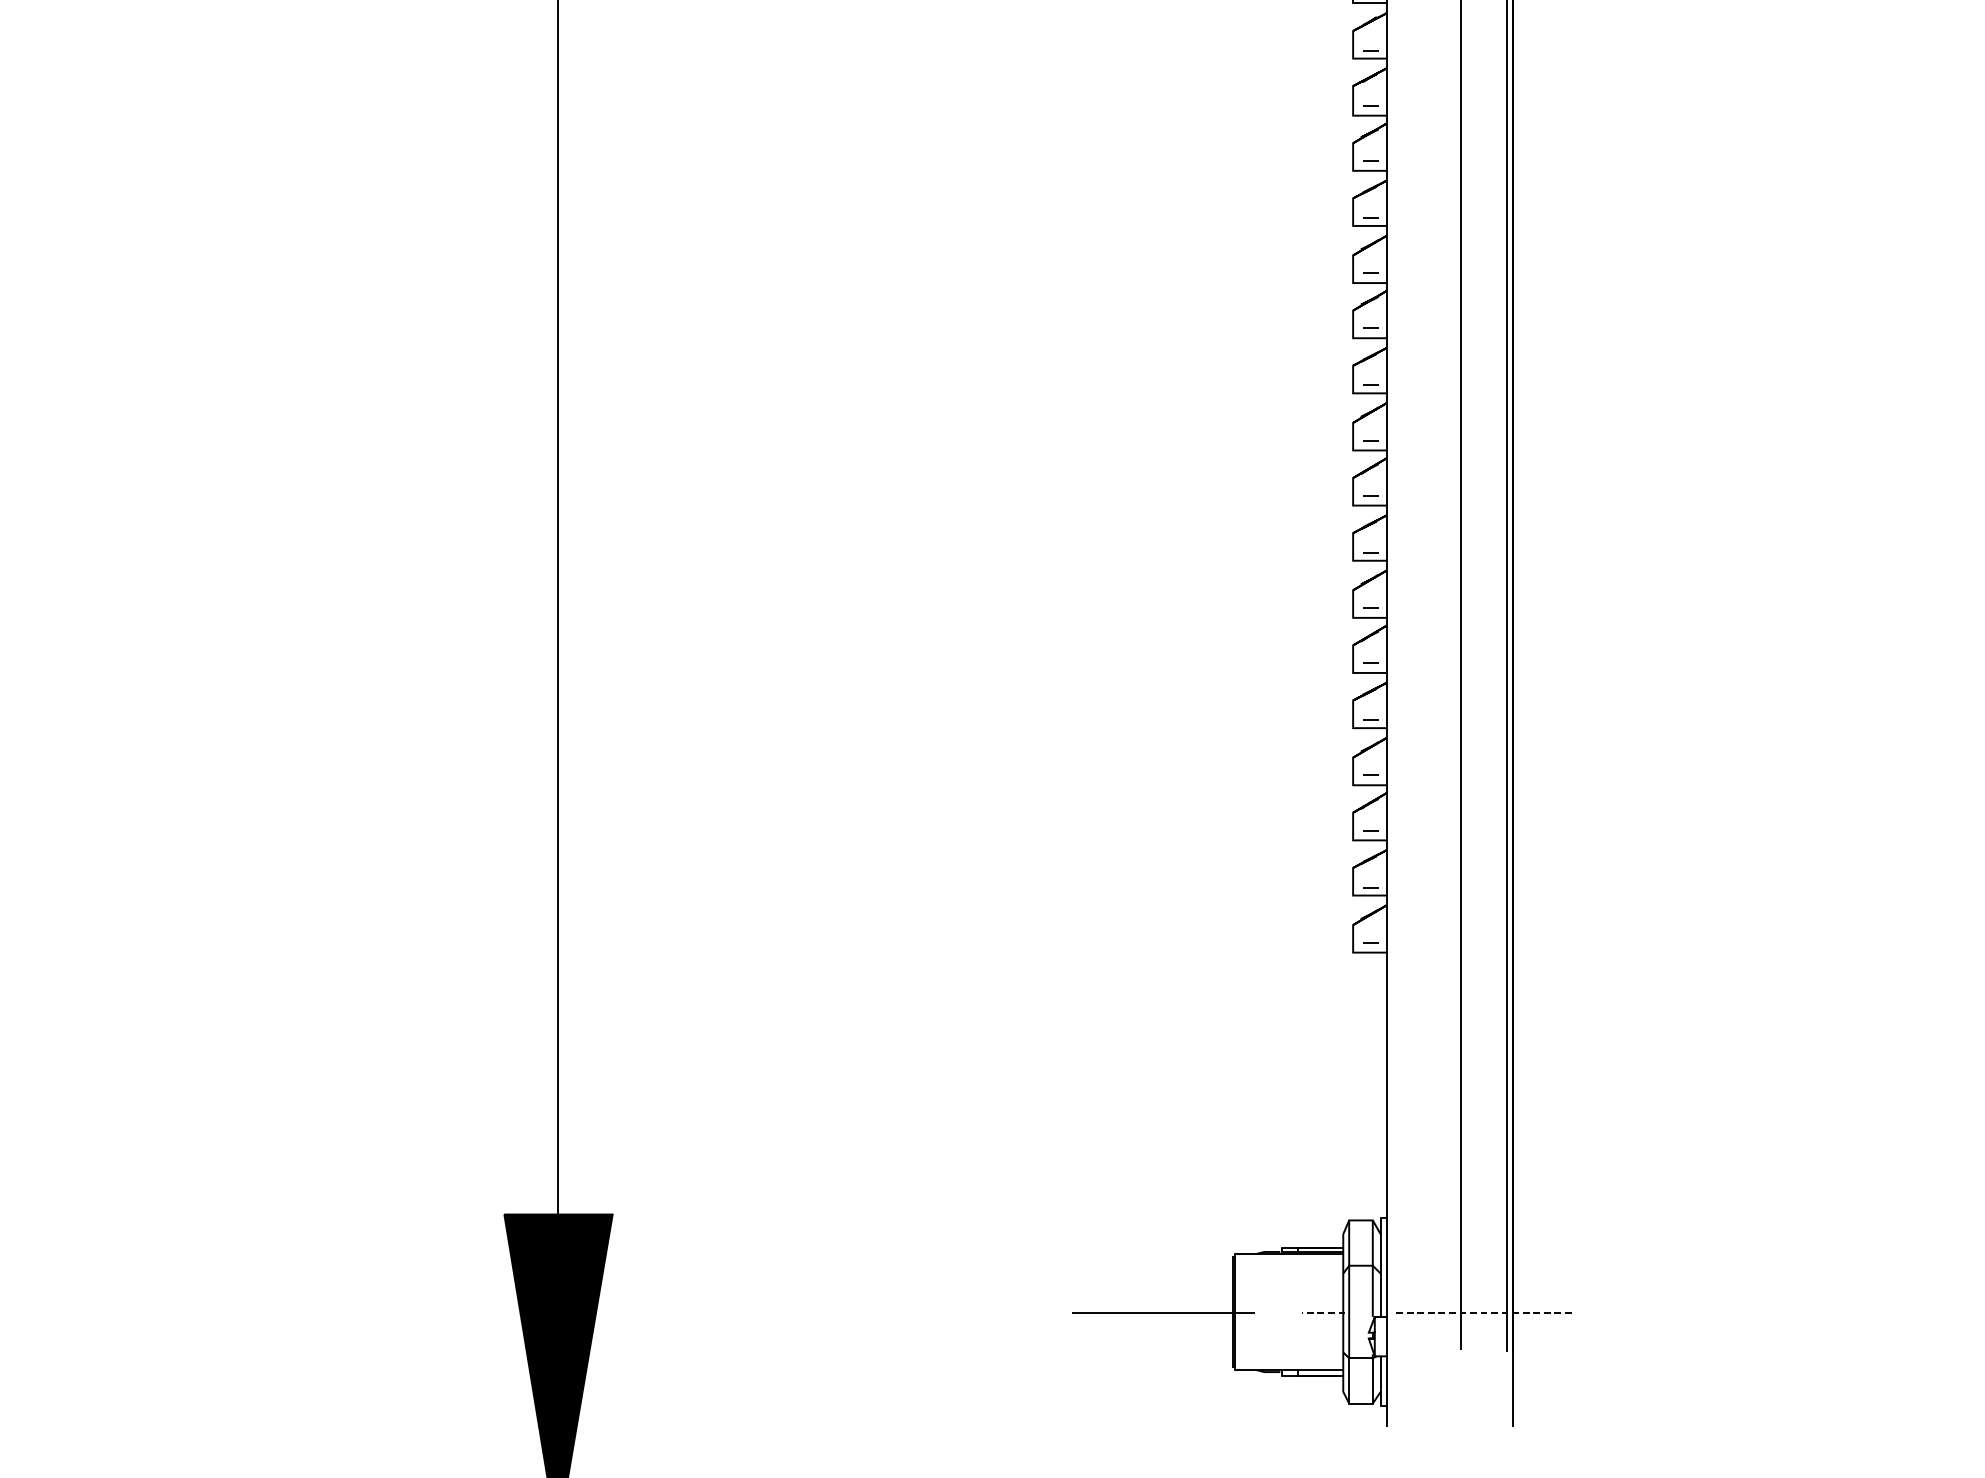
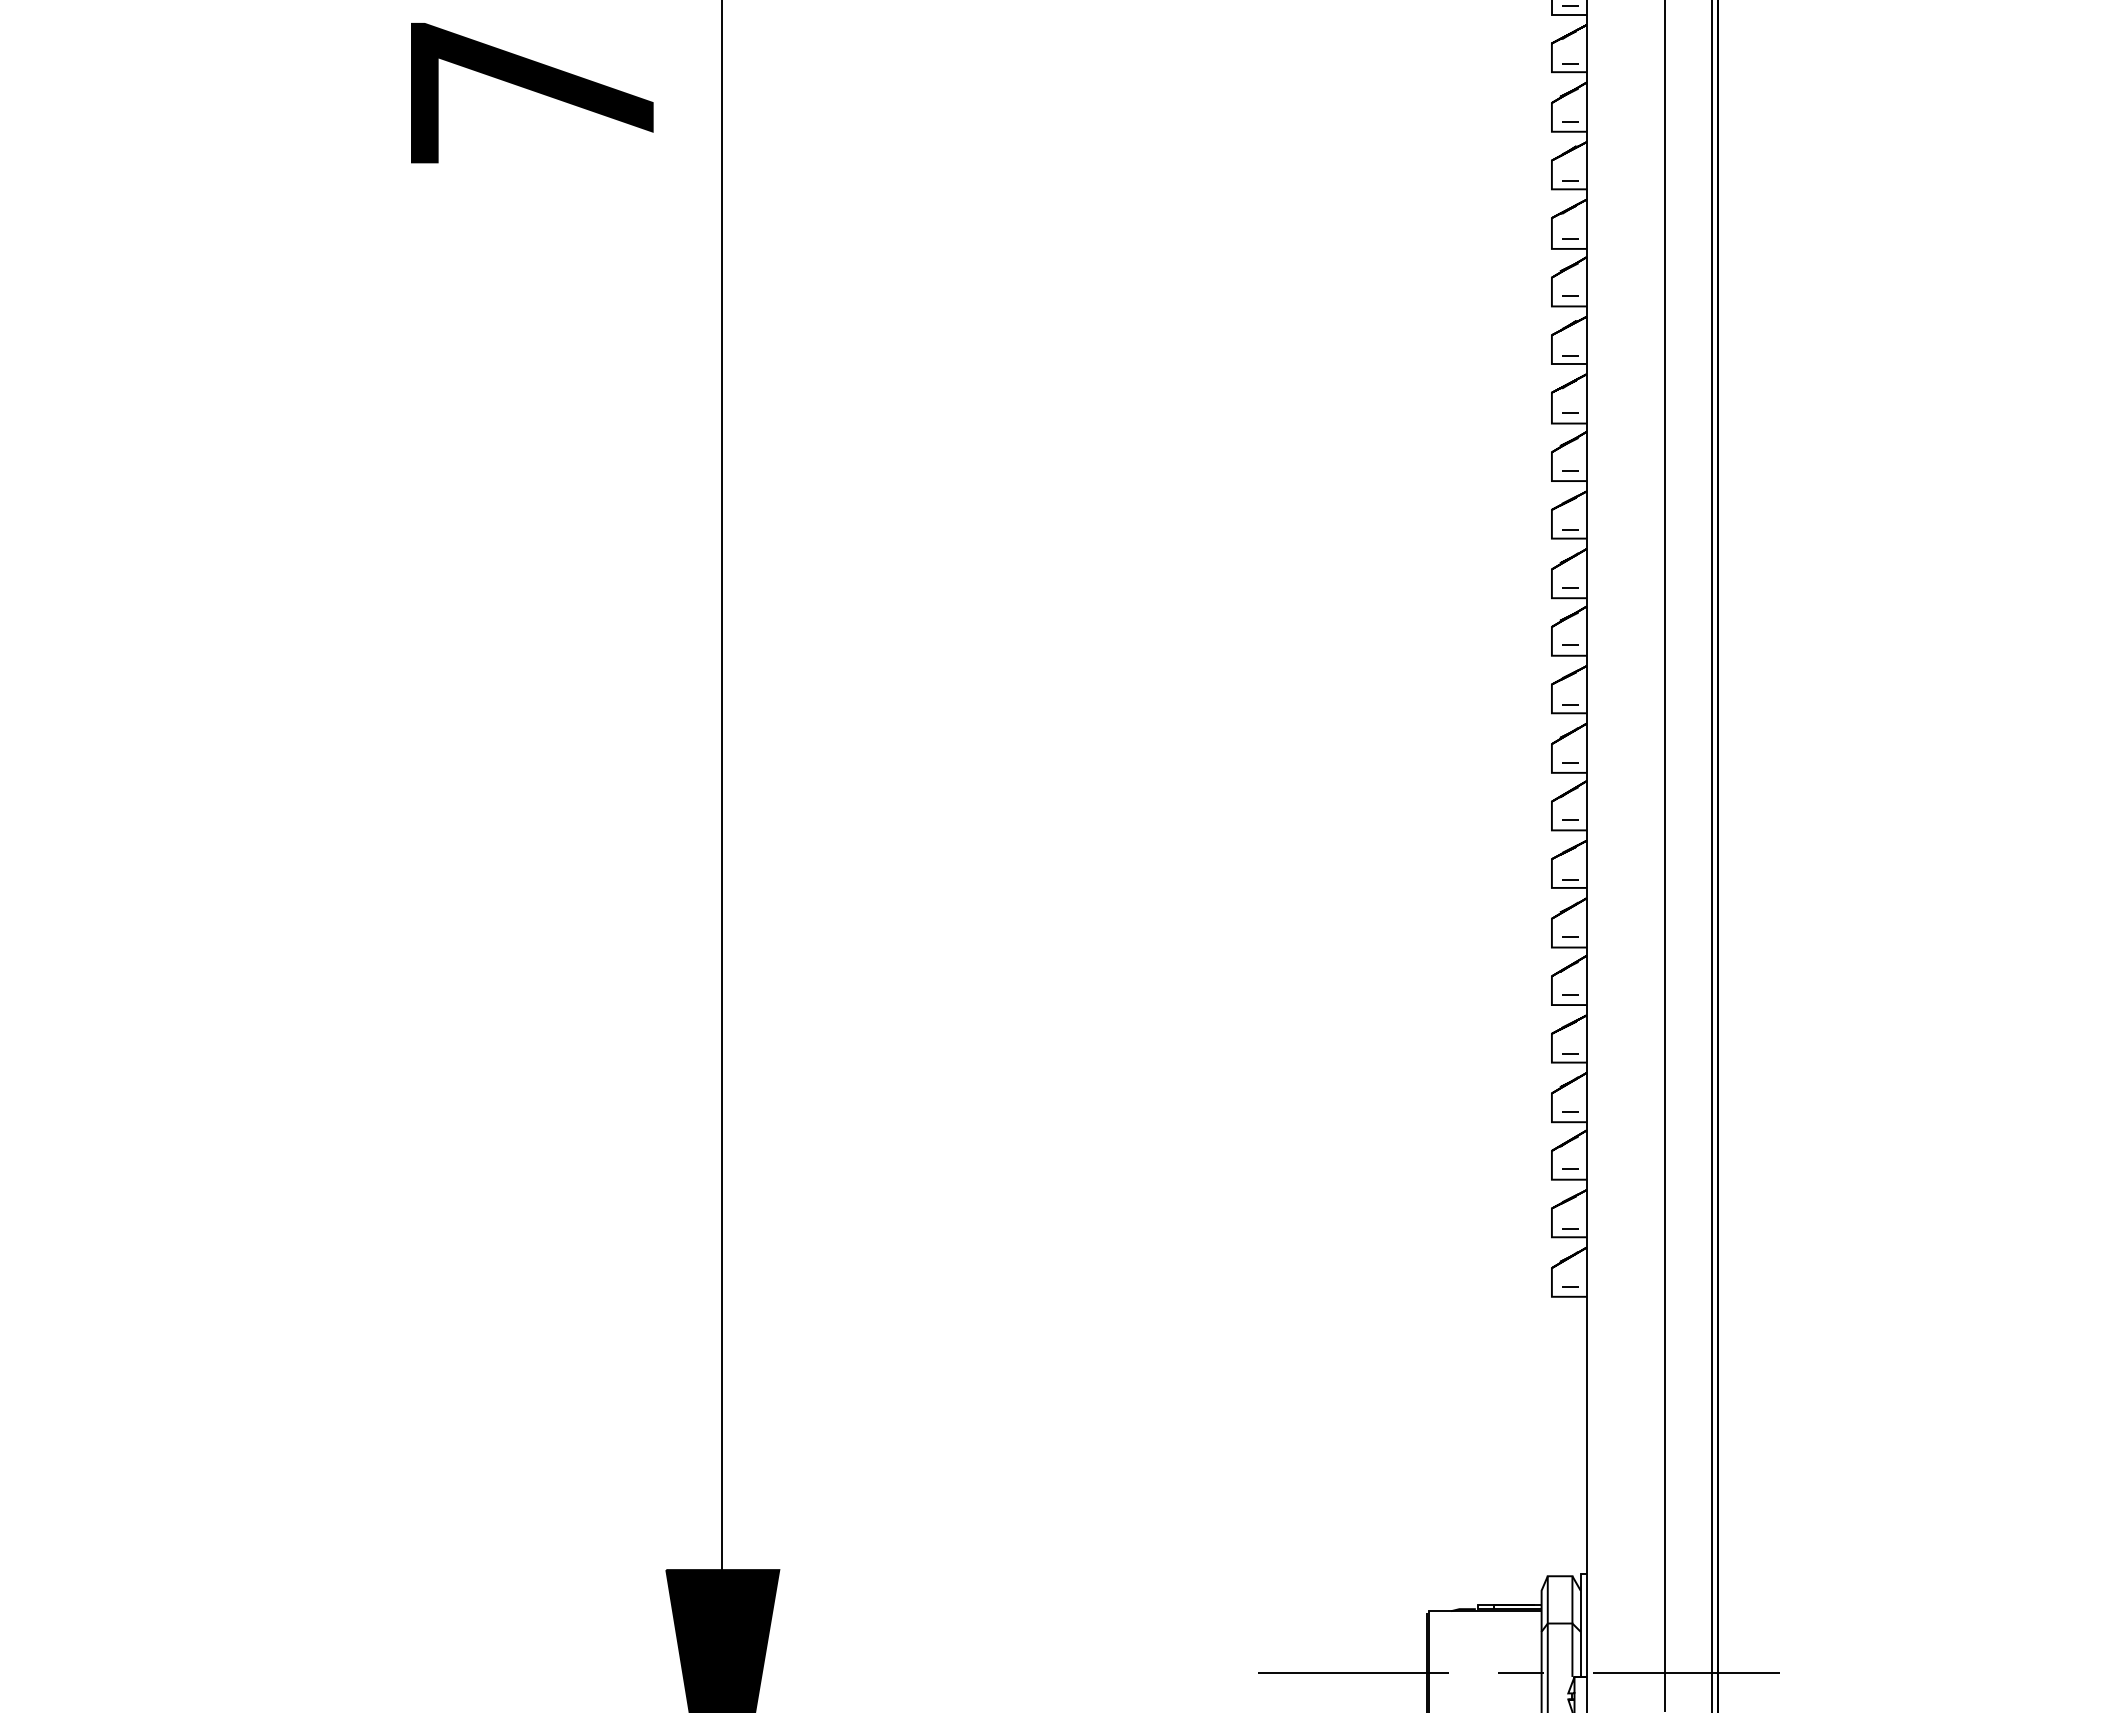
line: (1323, 1312) -> (1521, 1672), dashed -> solid
line: (1481, 1312) -> (1685, 1672), dashed -> solid

